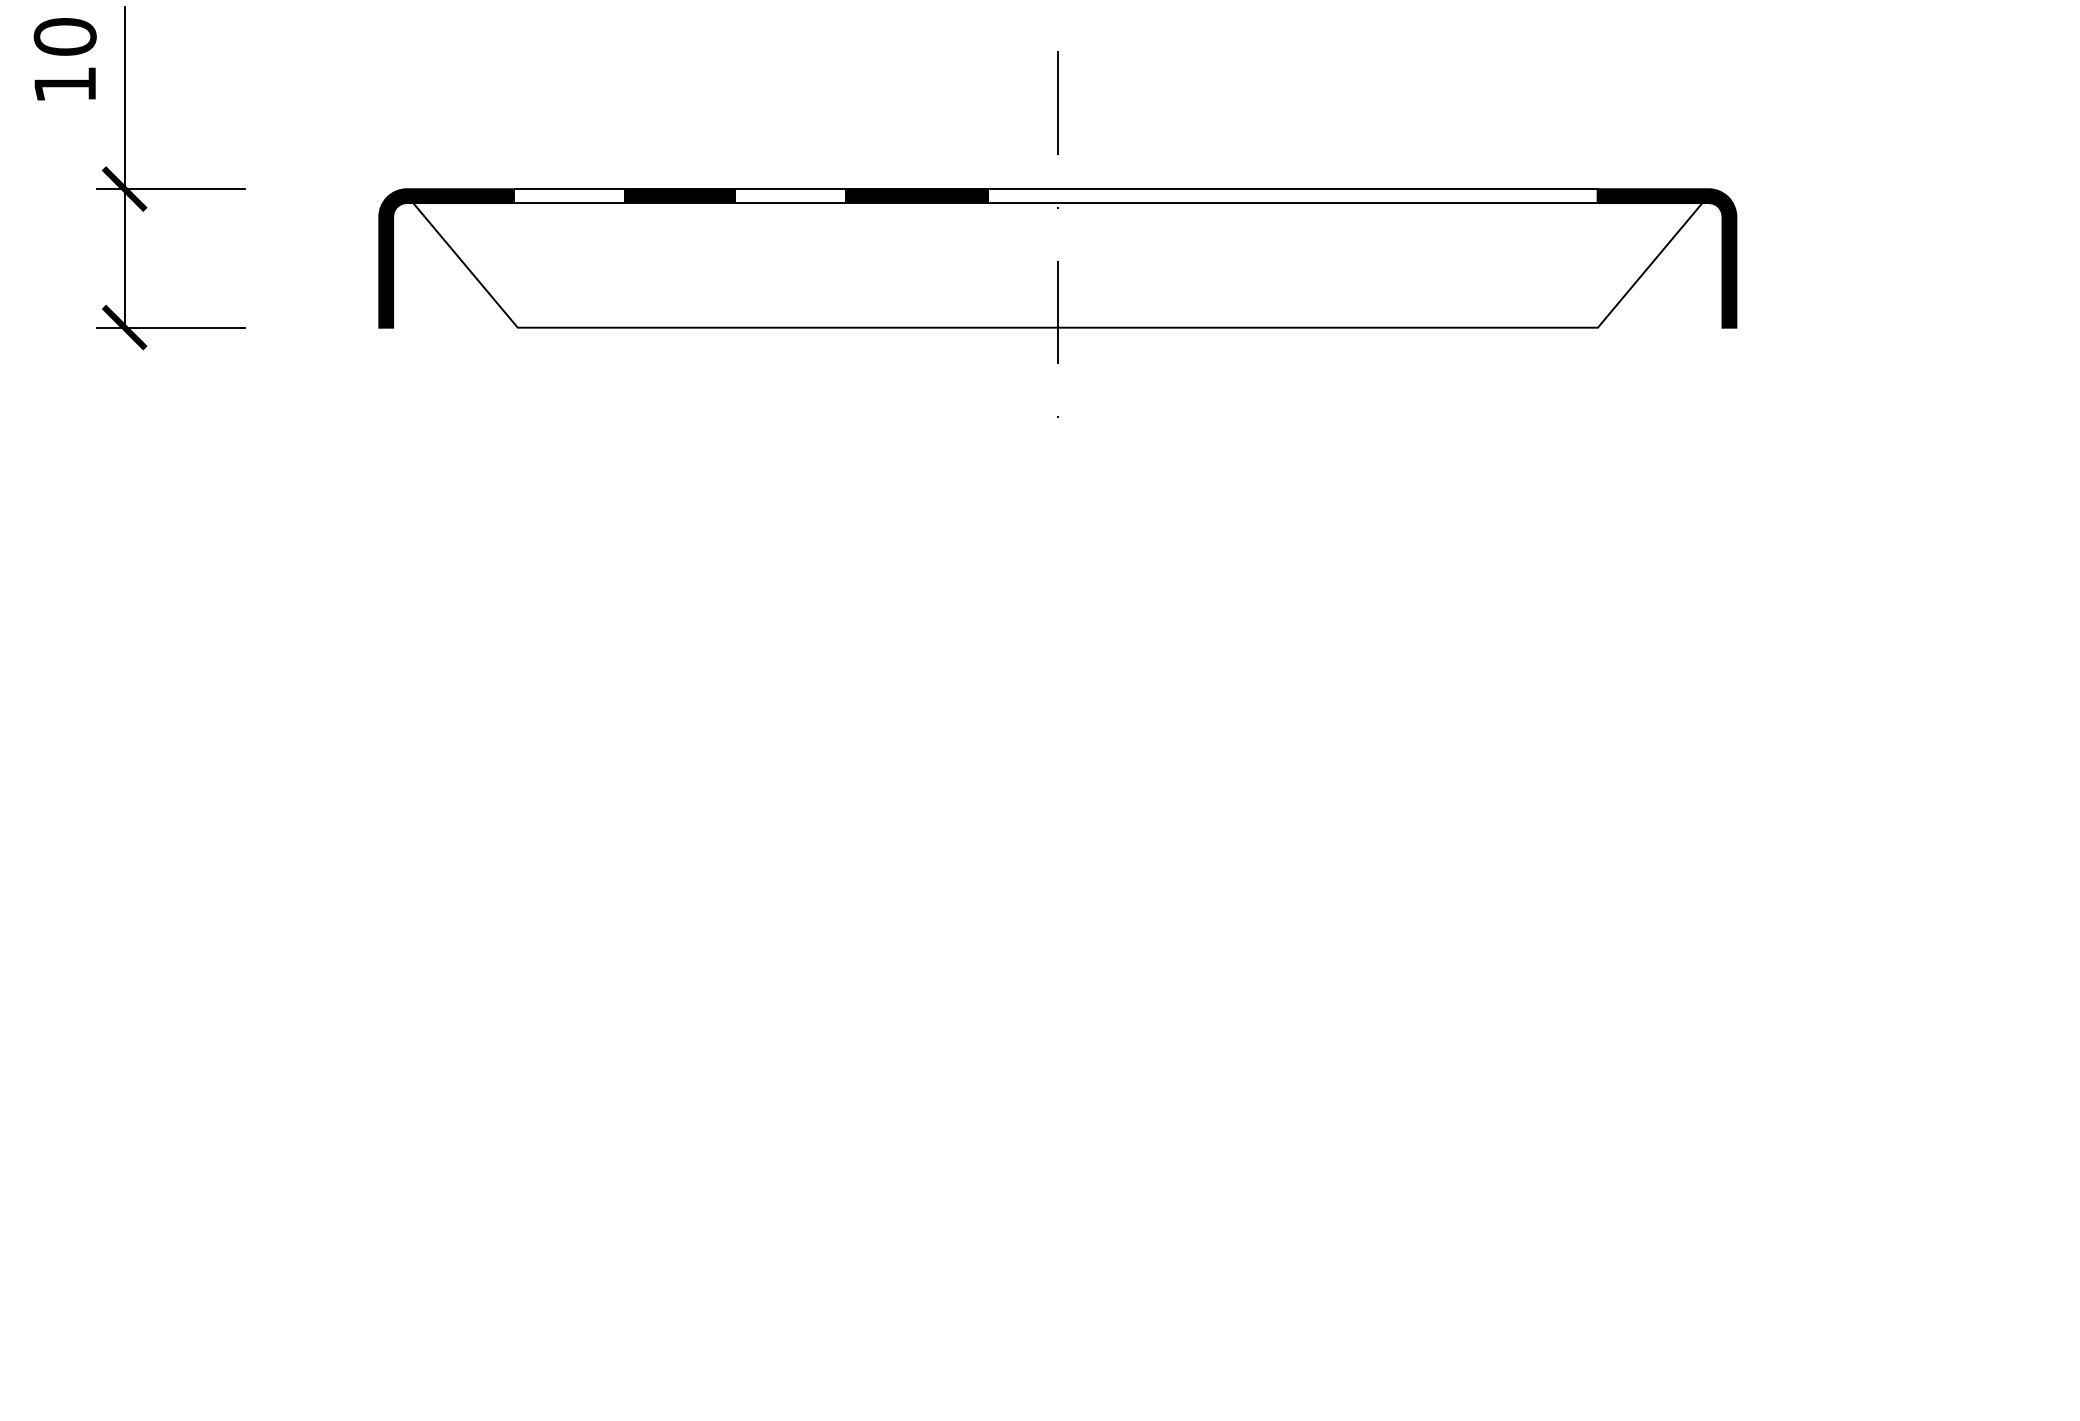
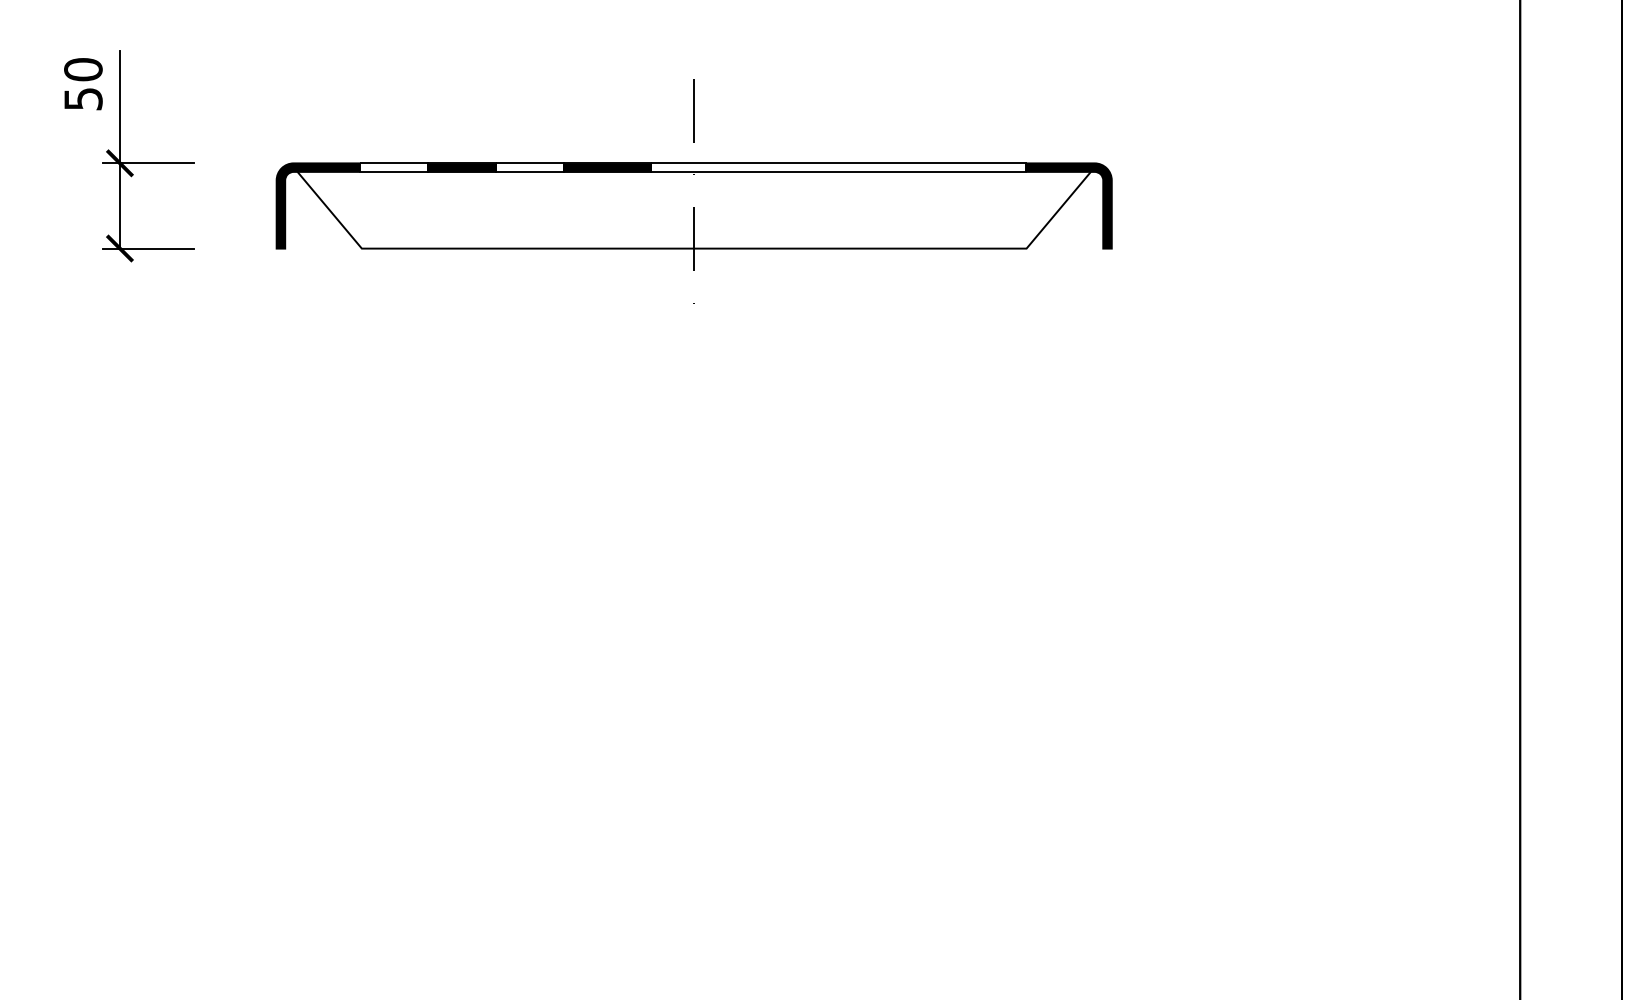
text: (65, 85) -> (83, 99), 10 -> 50

